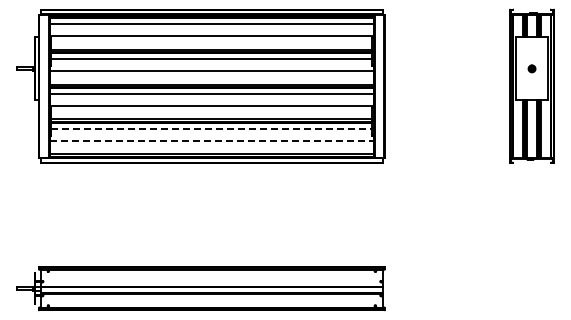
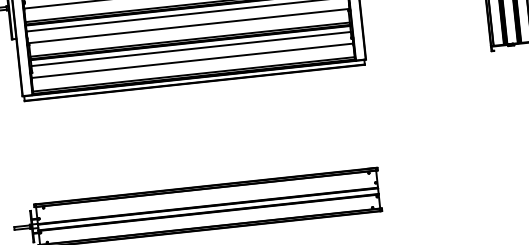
line: (211, 128) -> (190, 48), dashed -> solid
line: (211, 140) -> (192, 60), dashed -> solid

